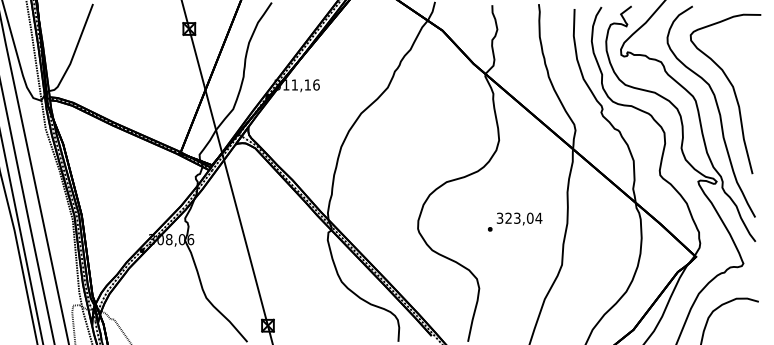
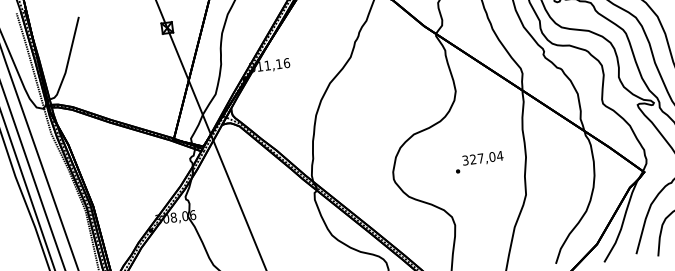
text: (517, 217) -> (480, 157), 323,04 -> 327,04

